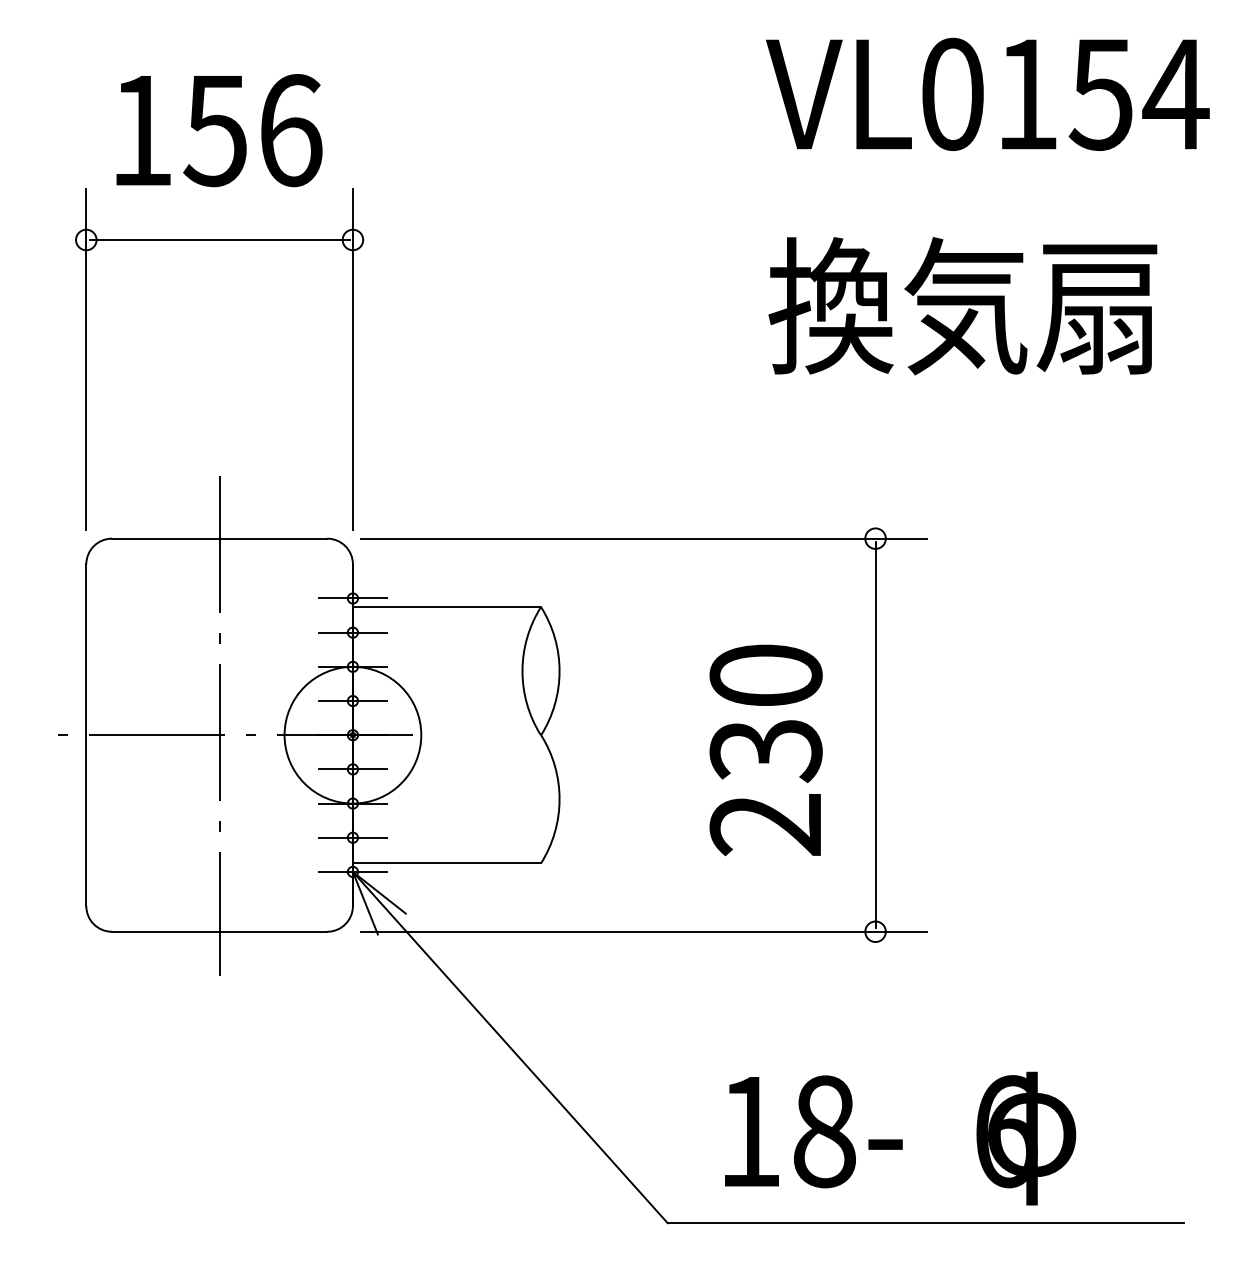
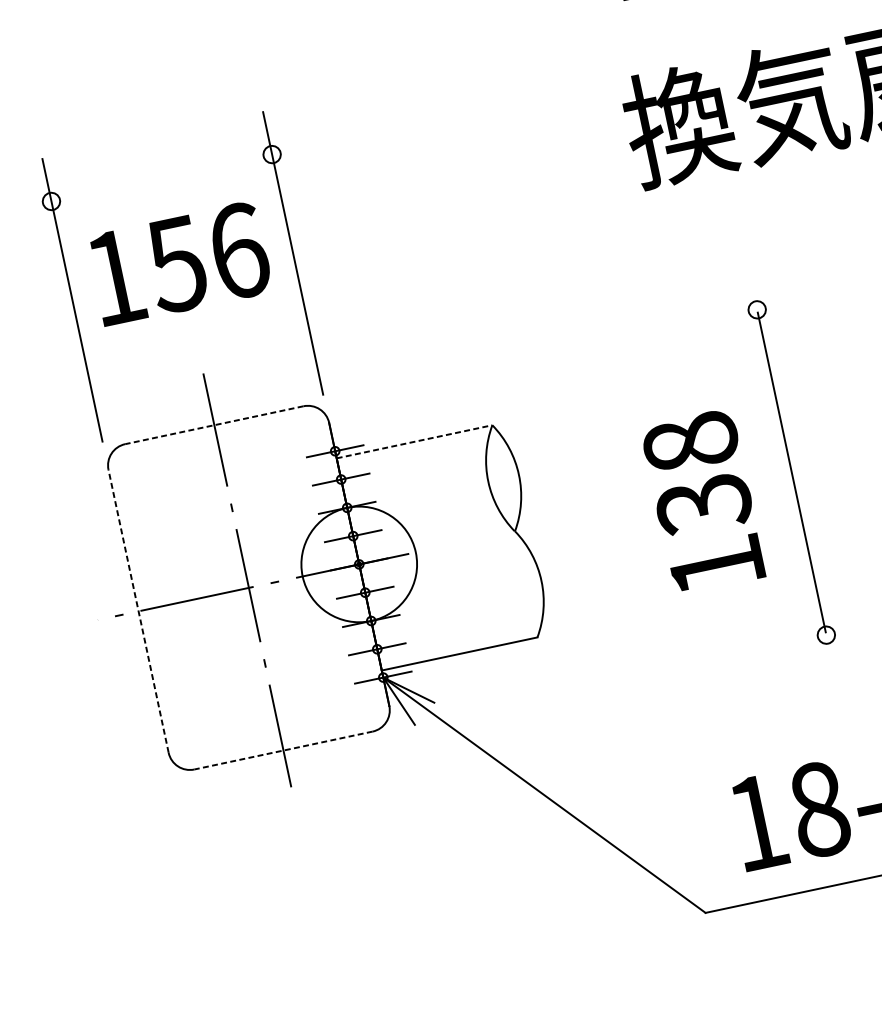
text: (219, 130) -> (179, 263), moved
line: (219, 239) -> (161, 177), removed
line: (219, 538) -> (214, 425), solid -> dashed
line: (643, 538) -> (565, 350), removed
line: (447, 607) -> (415, 442), solid -> dashed
line: (86, 735) -> (138, 611), solid -> dashed
text: (765, 750) -> (703, 504), 230 -> 138
line: (219, 931) -> (283, 750), solid -> dashed
line: (643, 931) -> (634, 675), removed

